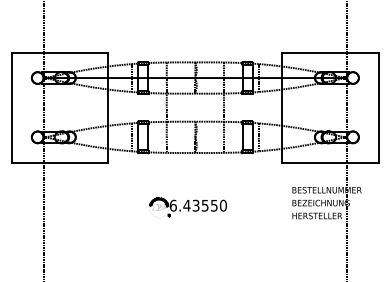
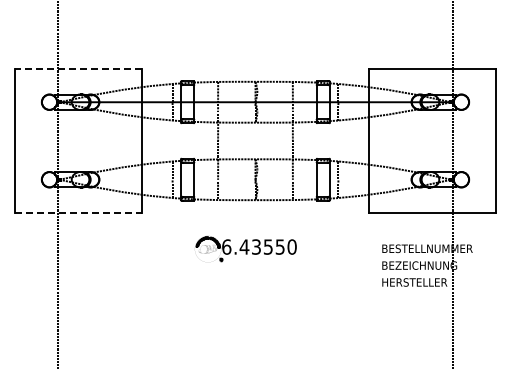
line: (59, 52) -> (78, 69), solid -> dashed
line: (60, 162) -> (79, 212), solid -> dashed
part: (187, 207) -> (245, 249), moved

